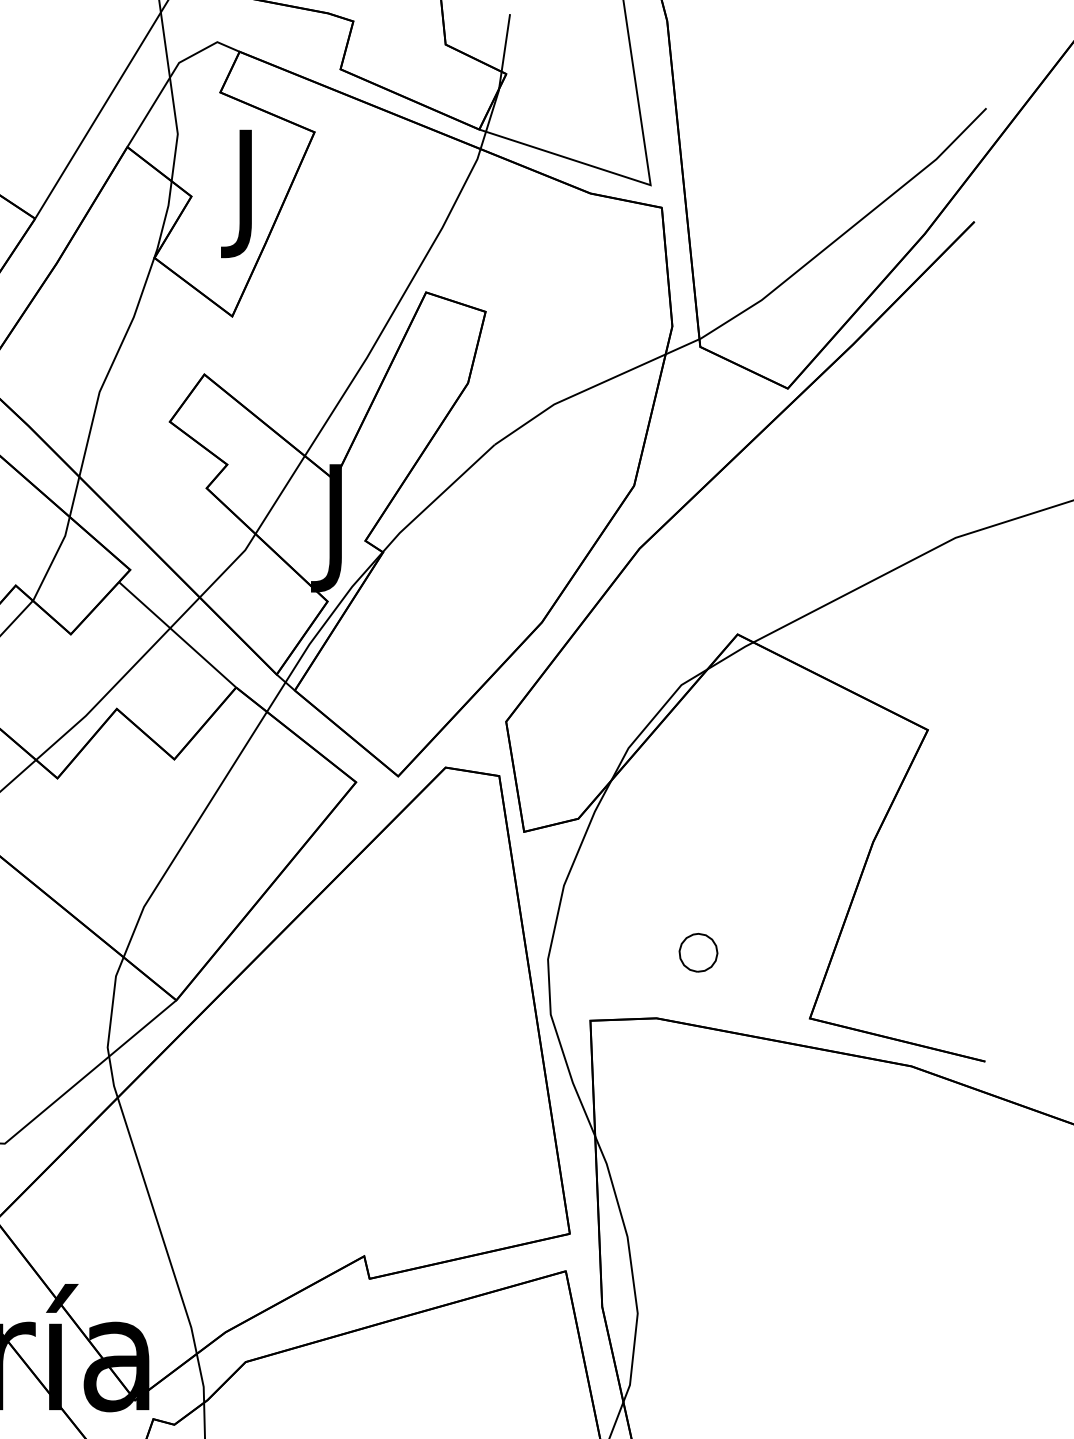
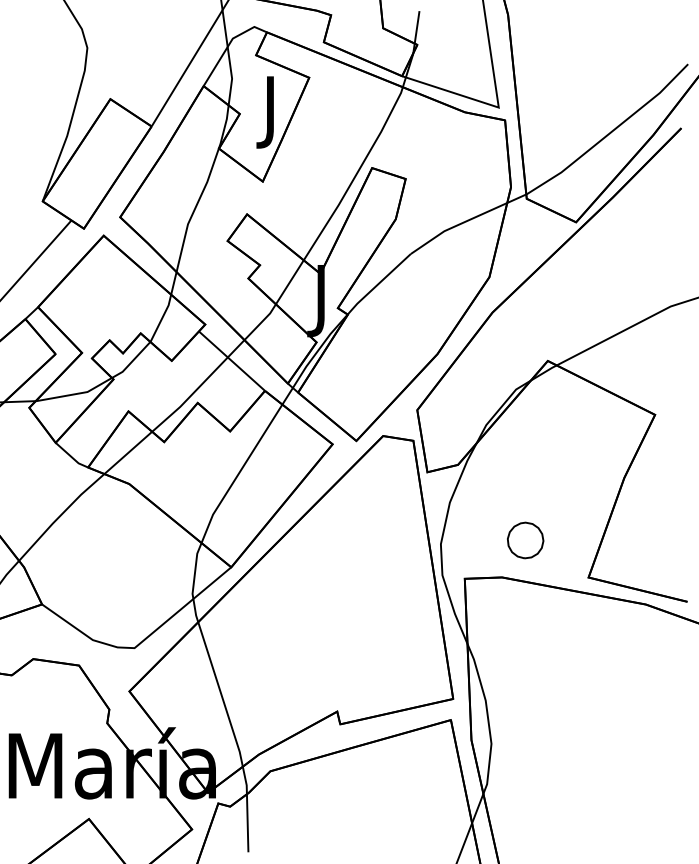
part: (698, 952) -> (525, 540), size x1.67

